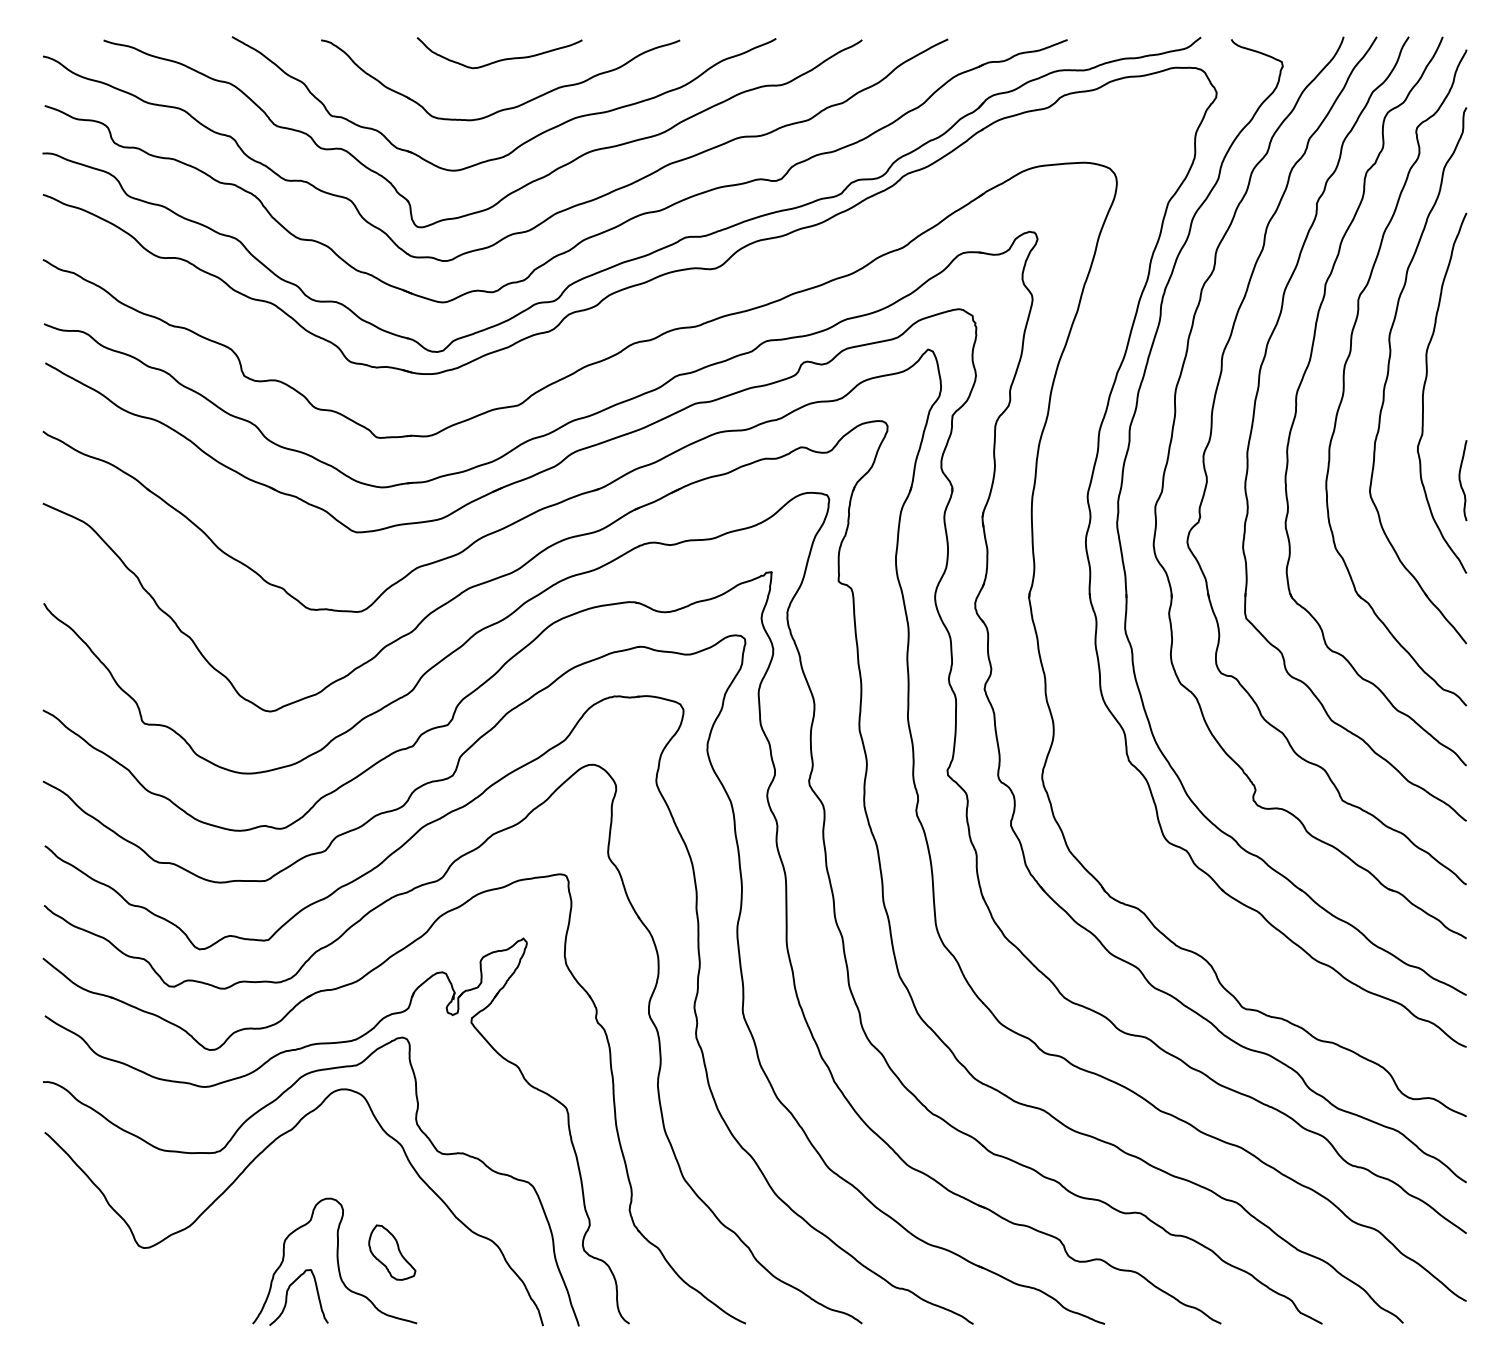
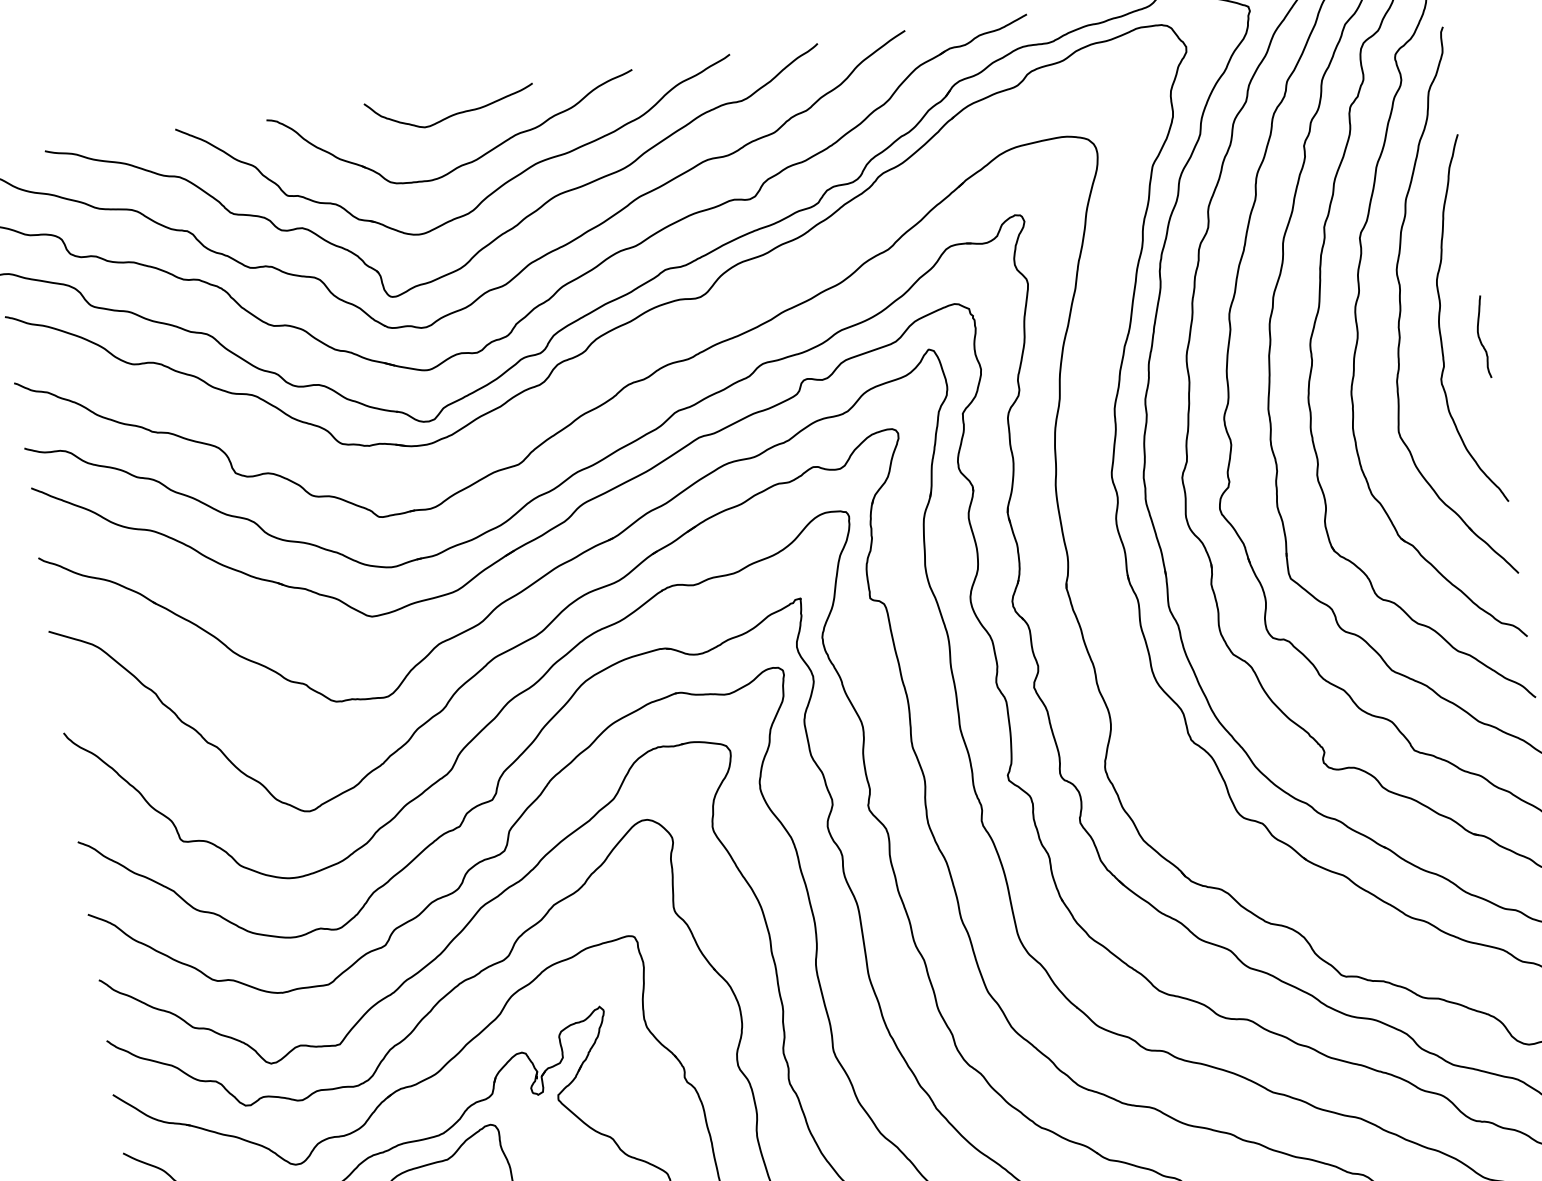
curve: (1460, 480) -> (1479, 337), moved

